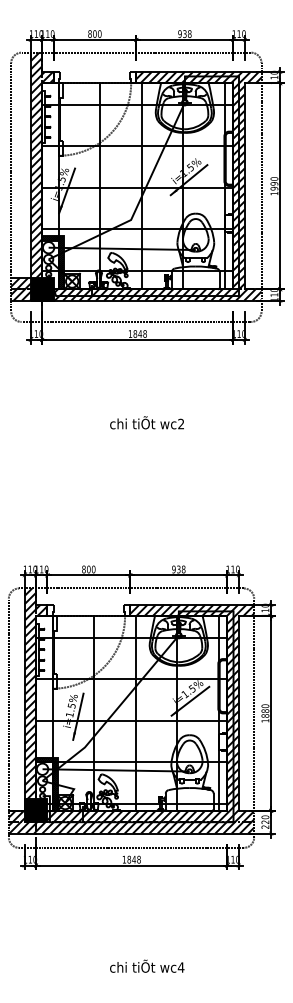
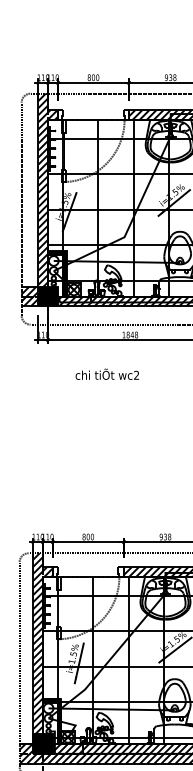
text: (146, 422) -> (106, 374), moved

